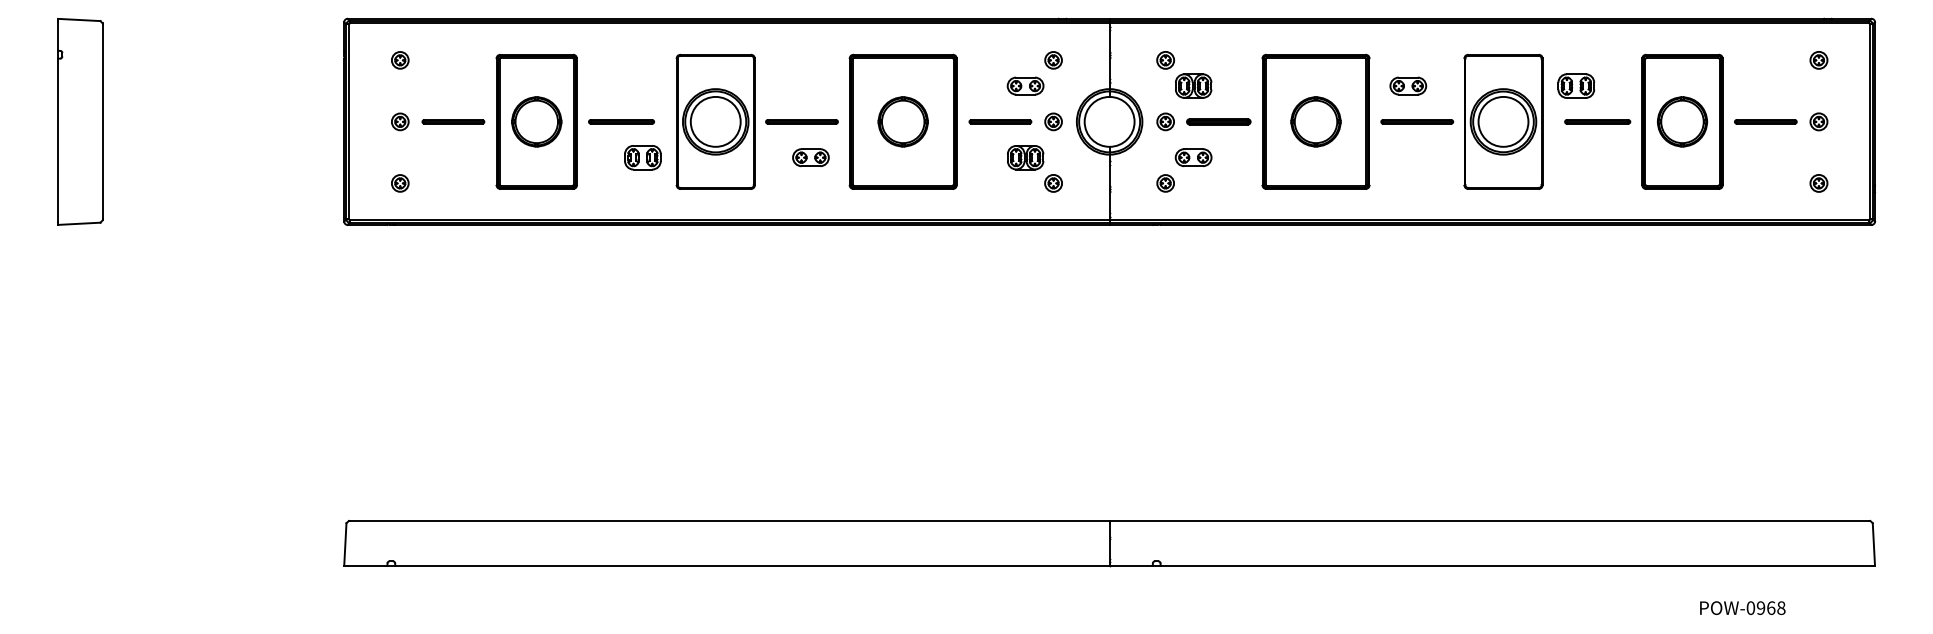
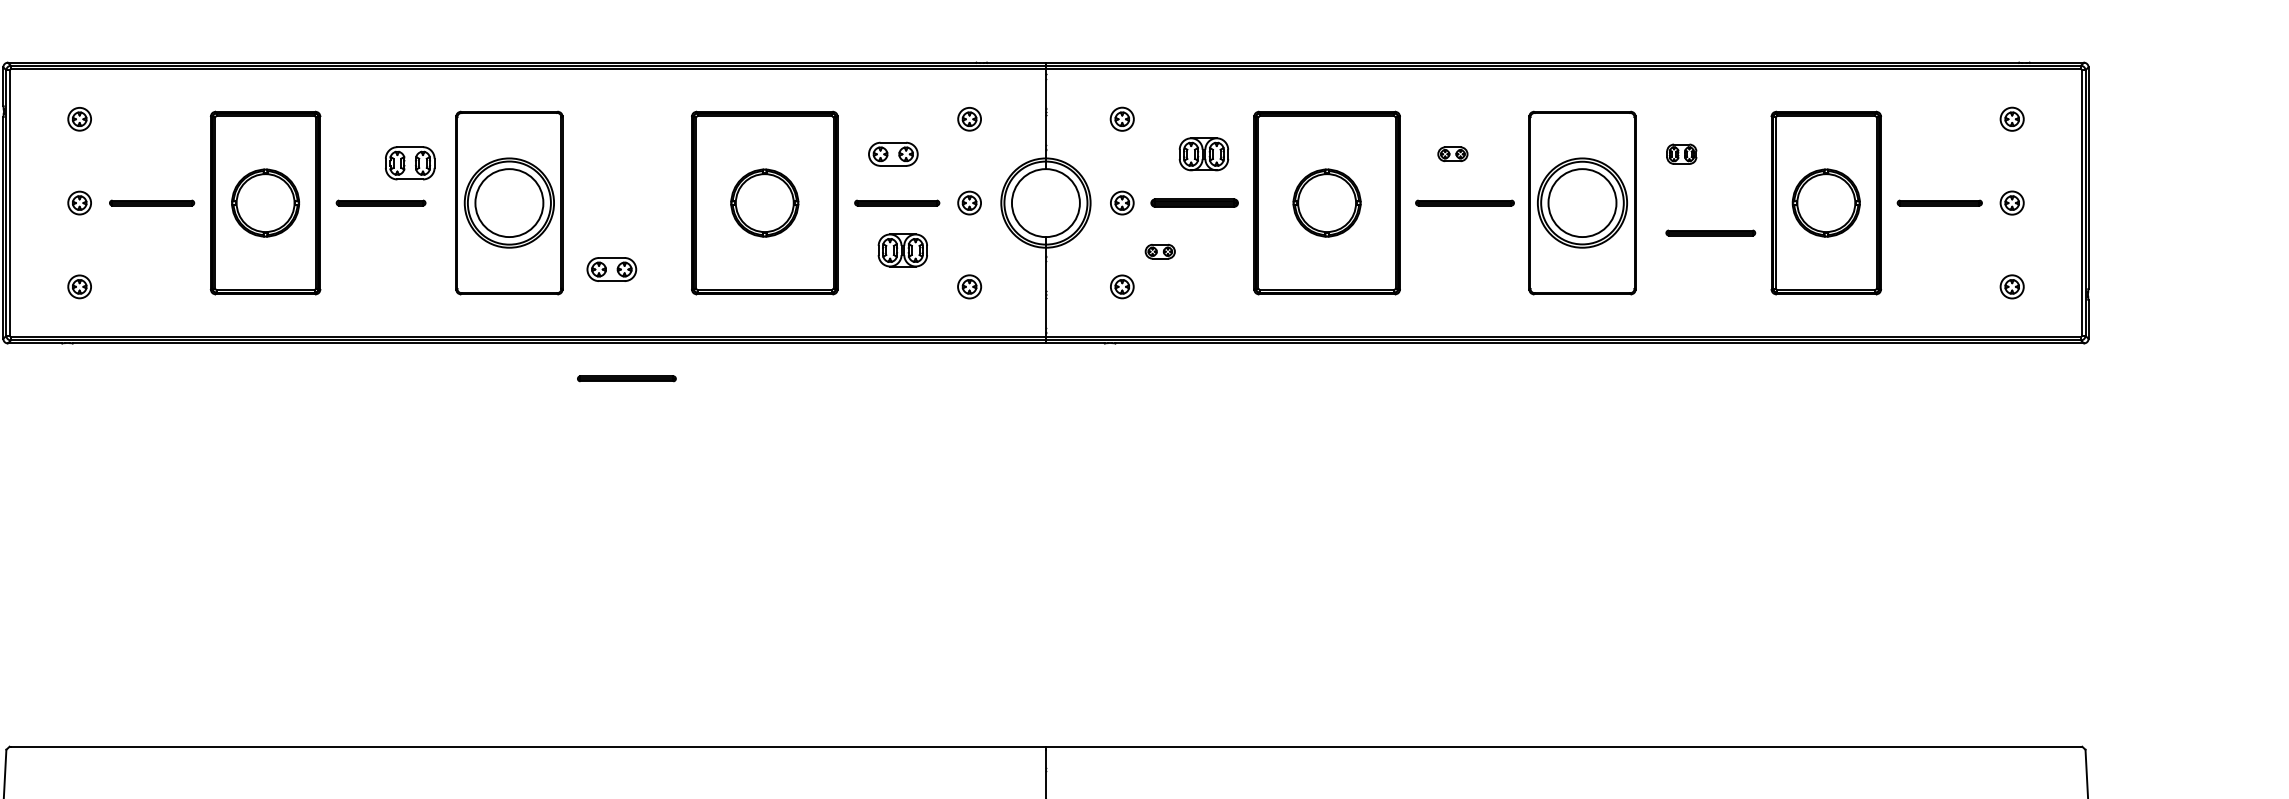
part: (1025, 85) -> (893, 153), moved
part: (1193, 85) -> (1203, 153), moved
part: (1408, 85) -> (1453, 153), size x0.6
part: (1576, 85) -> (1681, 153), size x0.6
part: (801, 121) -> (626, 378), moved
part: (1597, 121) -> (1710, 232), moved
part: (642, 157) -> (409, 163), moved
part: (810, 157) -> (611, 269), moved
part: (1025, 157) -> (902, 250), moved
part: (1193, 157) -> (1160, 251), size x0.6

